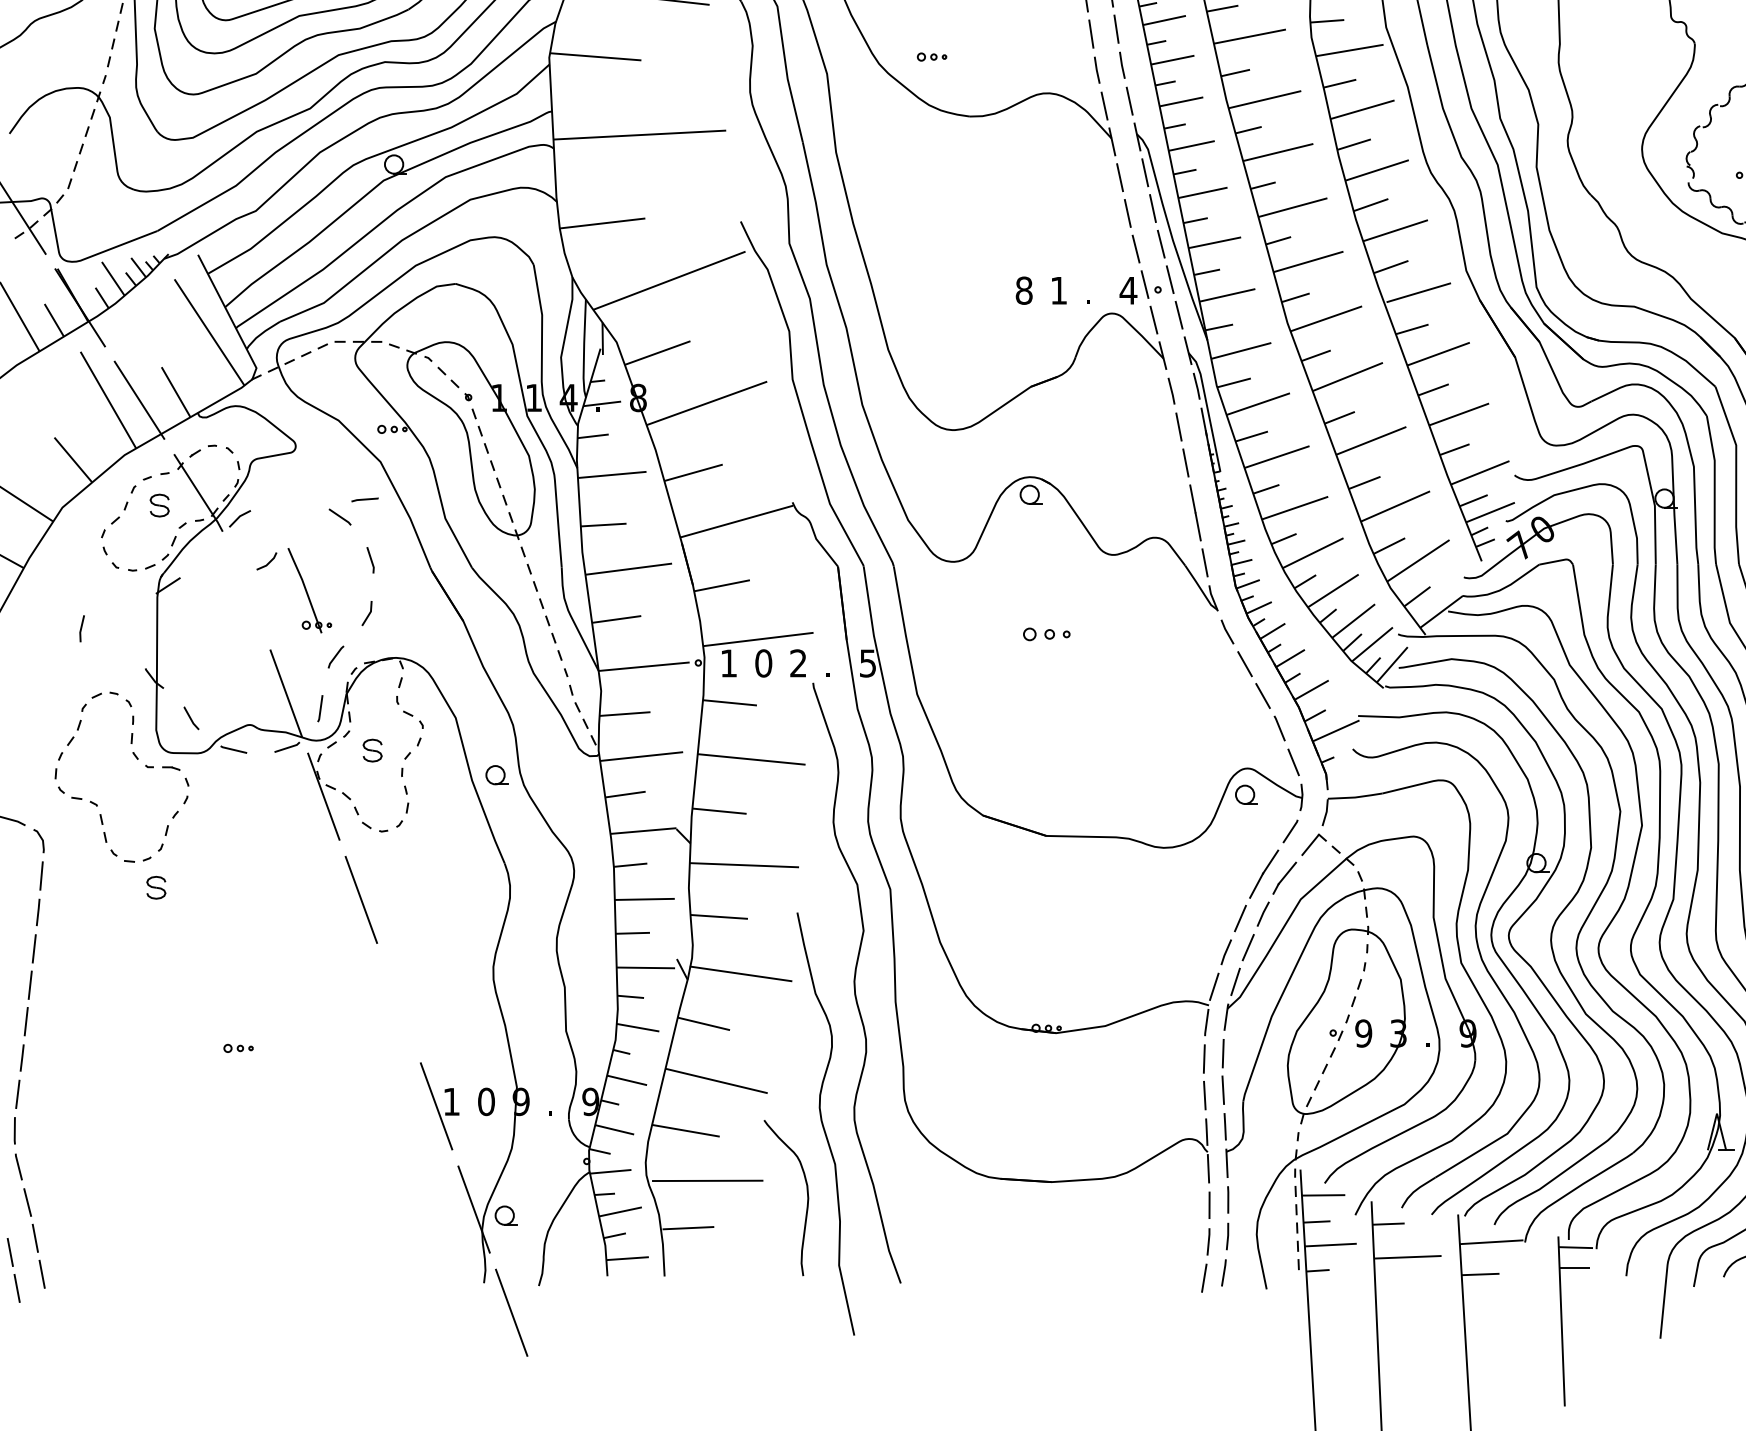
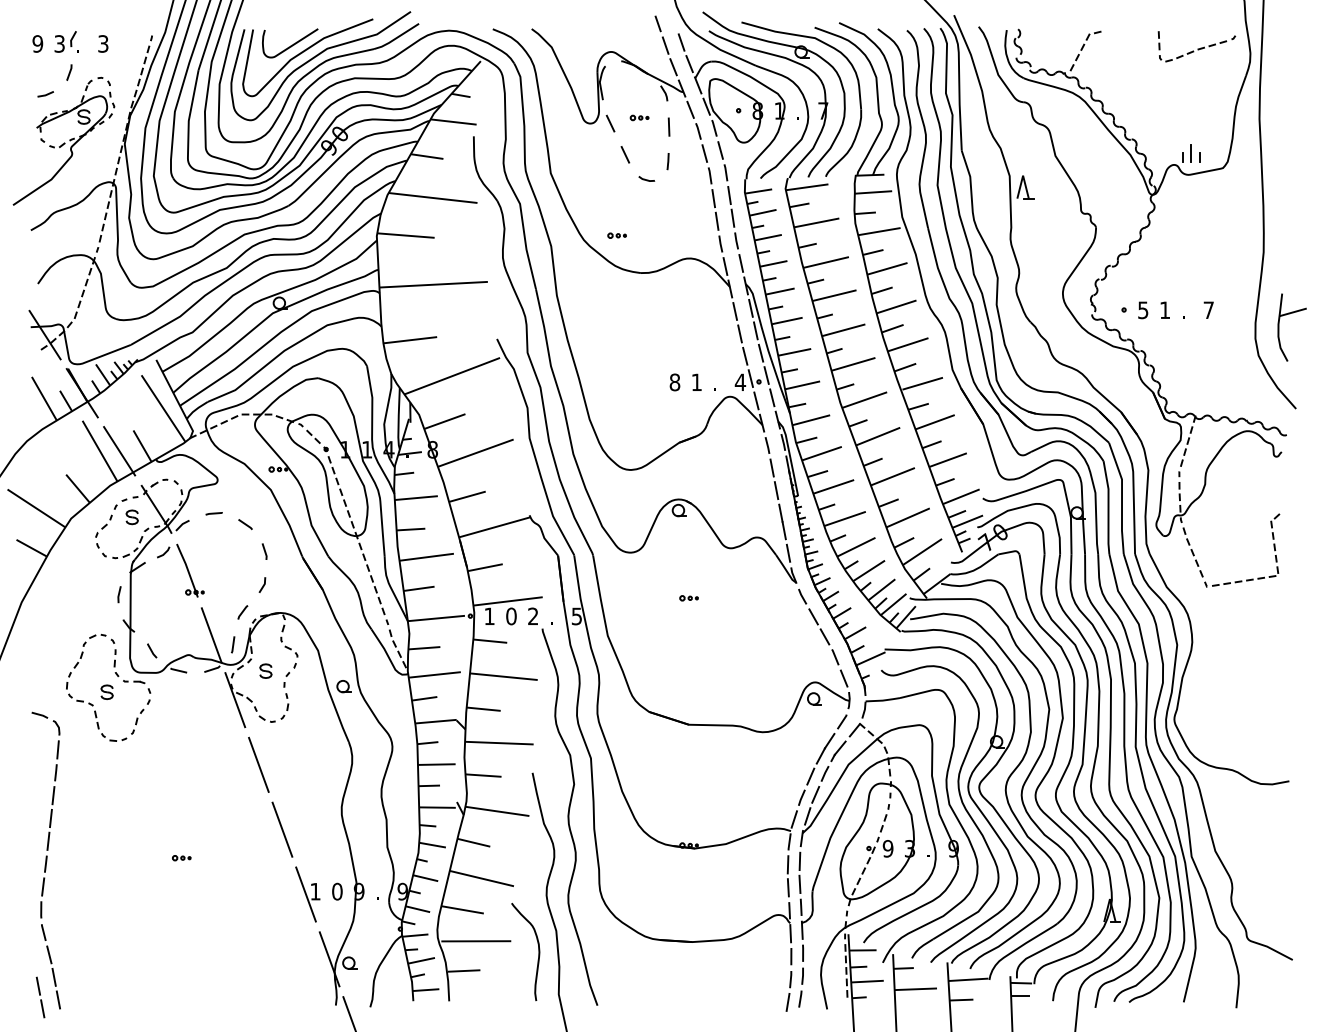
line: (364, 499) -> (213, 513), moved
part: (303, 588) -> (186, 569), moved
line: (82, 628) -> (119, 594), moved
part: (1045, 634) -> (688, 598), size x0.62
part: (155, 886) -> (106, 691), moved
line: (399, 1002) -> (282, 829), added

